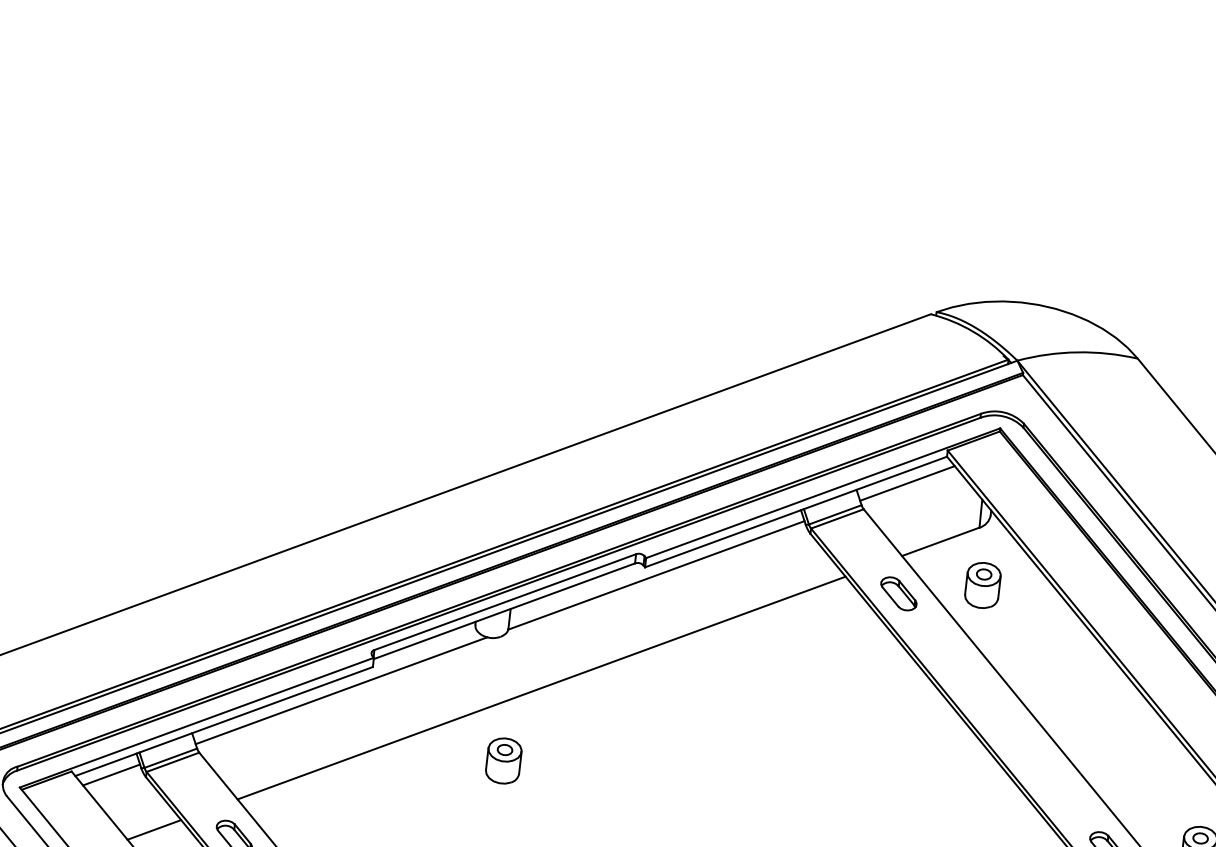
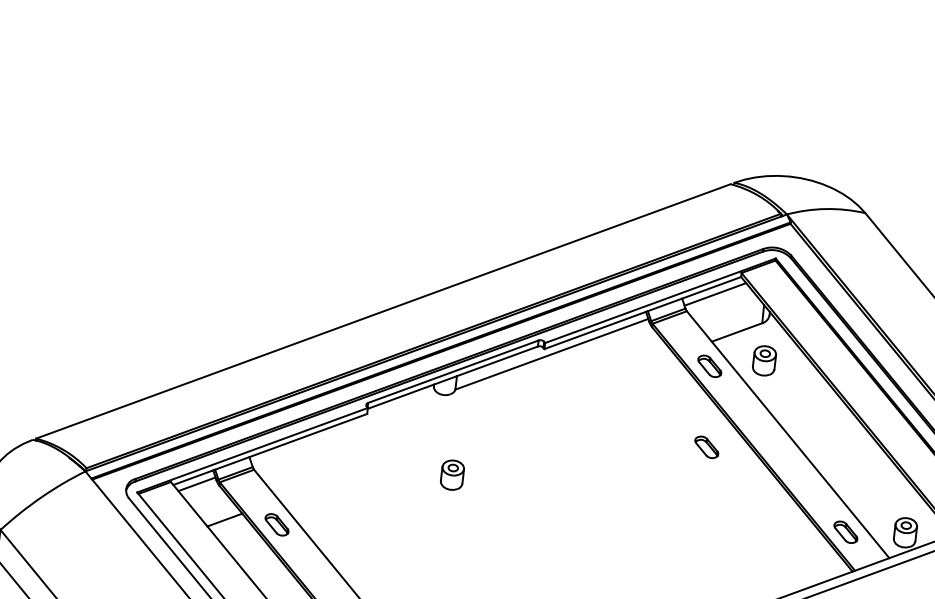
line: (542, 687) -> (477, 427), removed
line: (341, 690) -> (346, 429), removed
part: (893, 716) -> (706, 446), added

